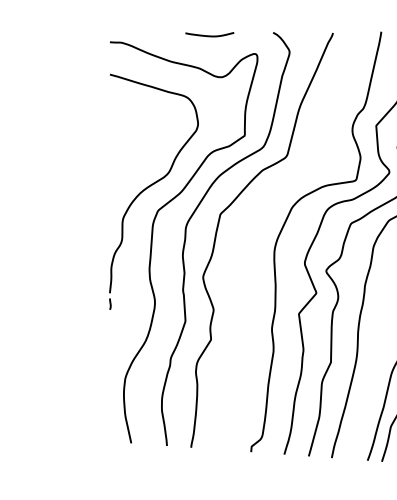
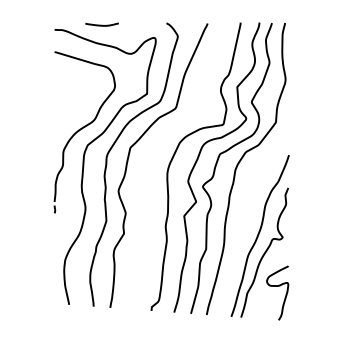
curve: (208, 34) -> (101, 24), moved

